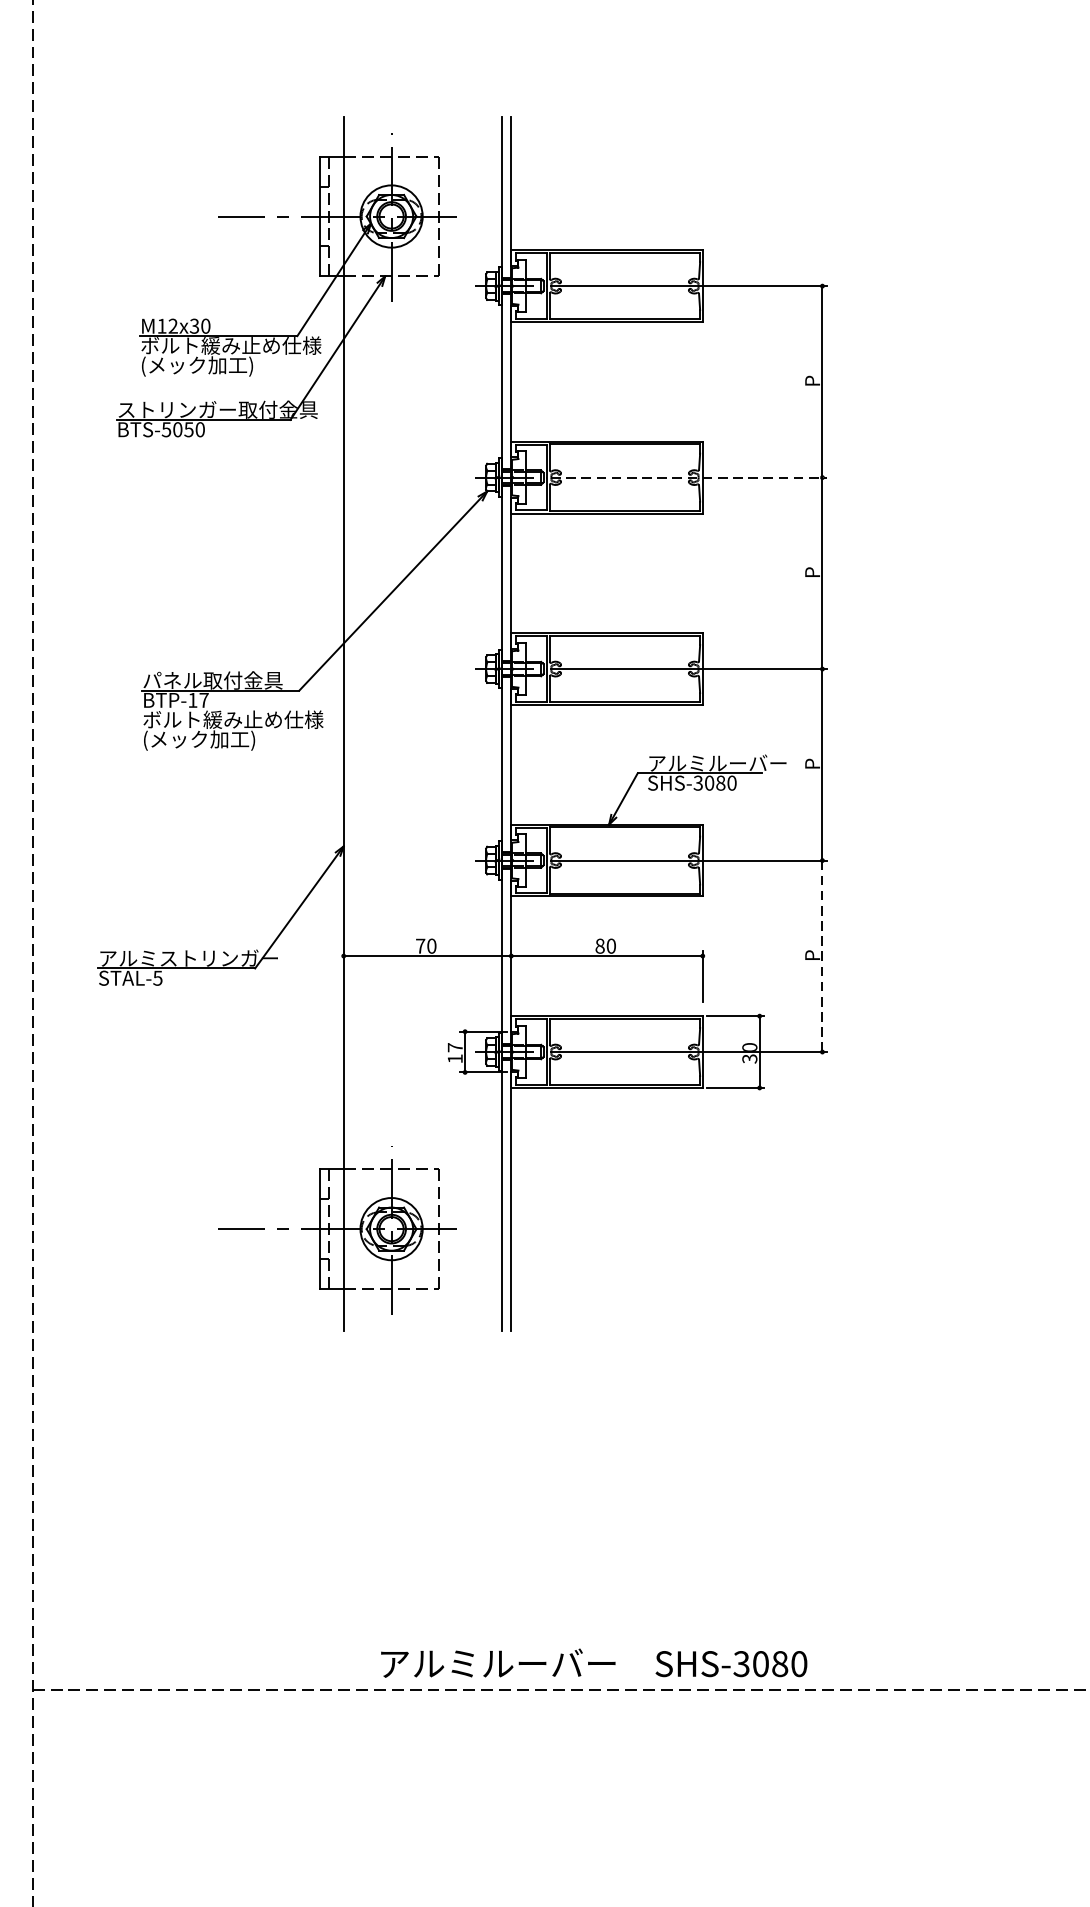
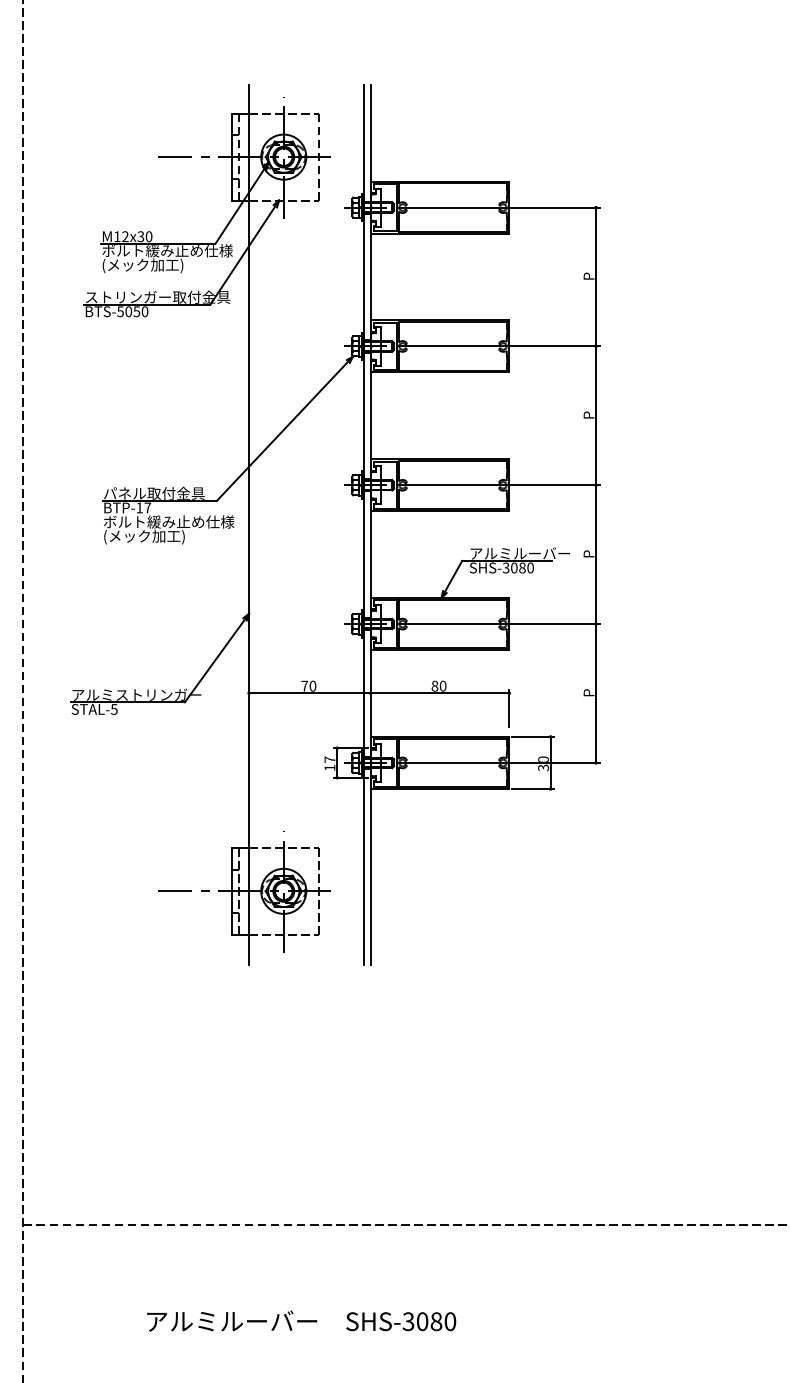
line: (690, 477) -> (500, 346), dashed -> solid
line: (822, 956) -> (596, 693), dashed -> solid
text: (593, 1662) -> (301, 1320), moved

